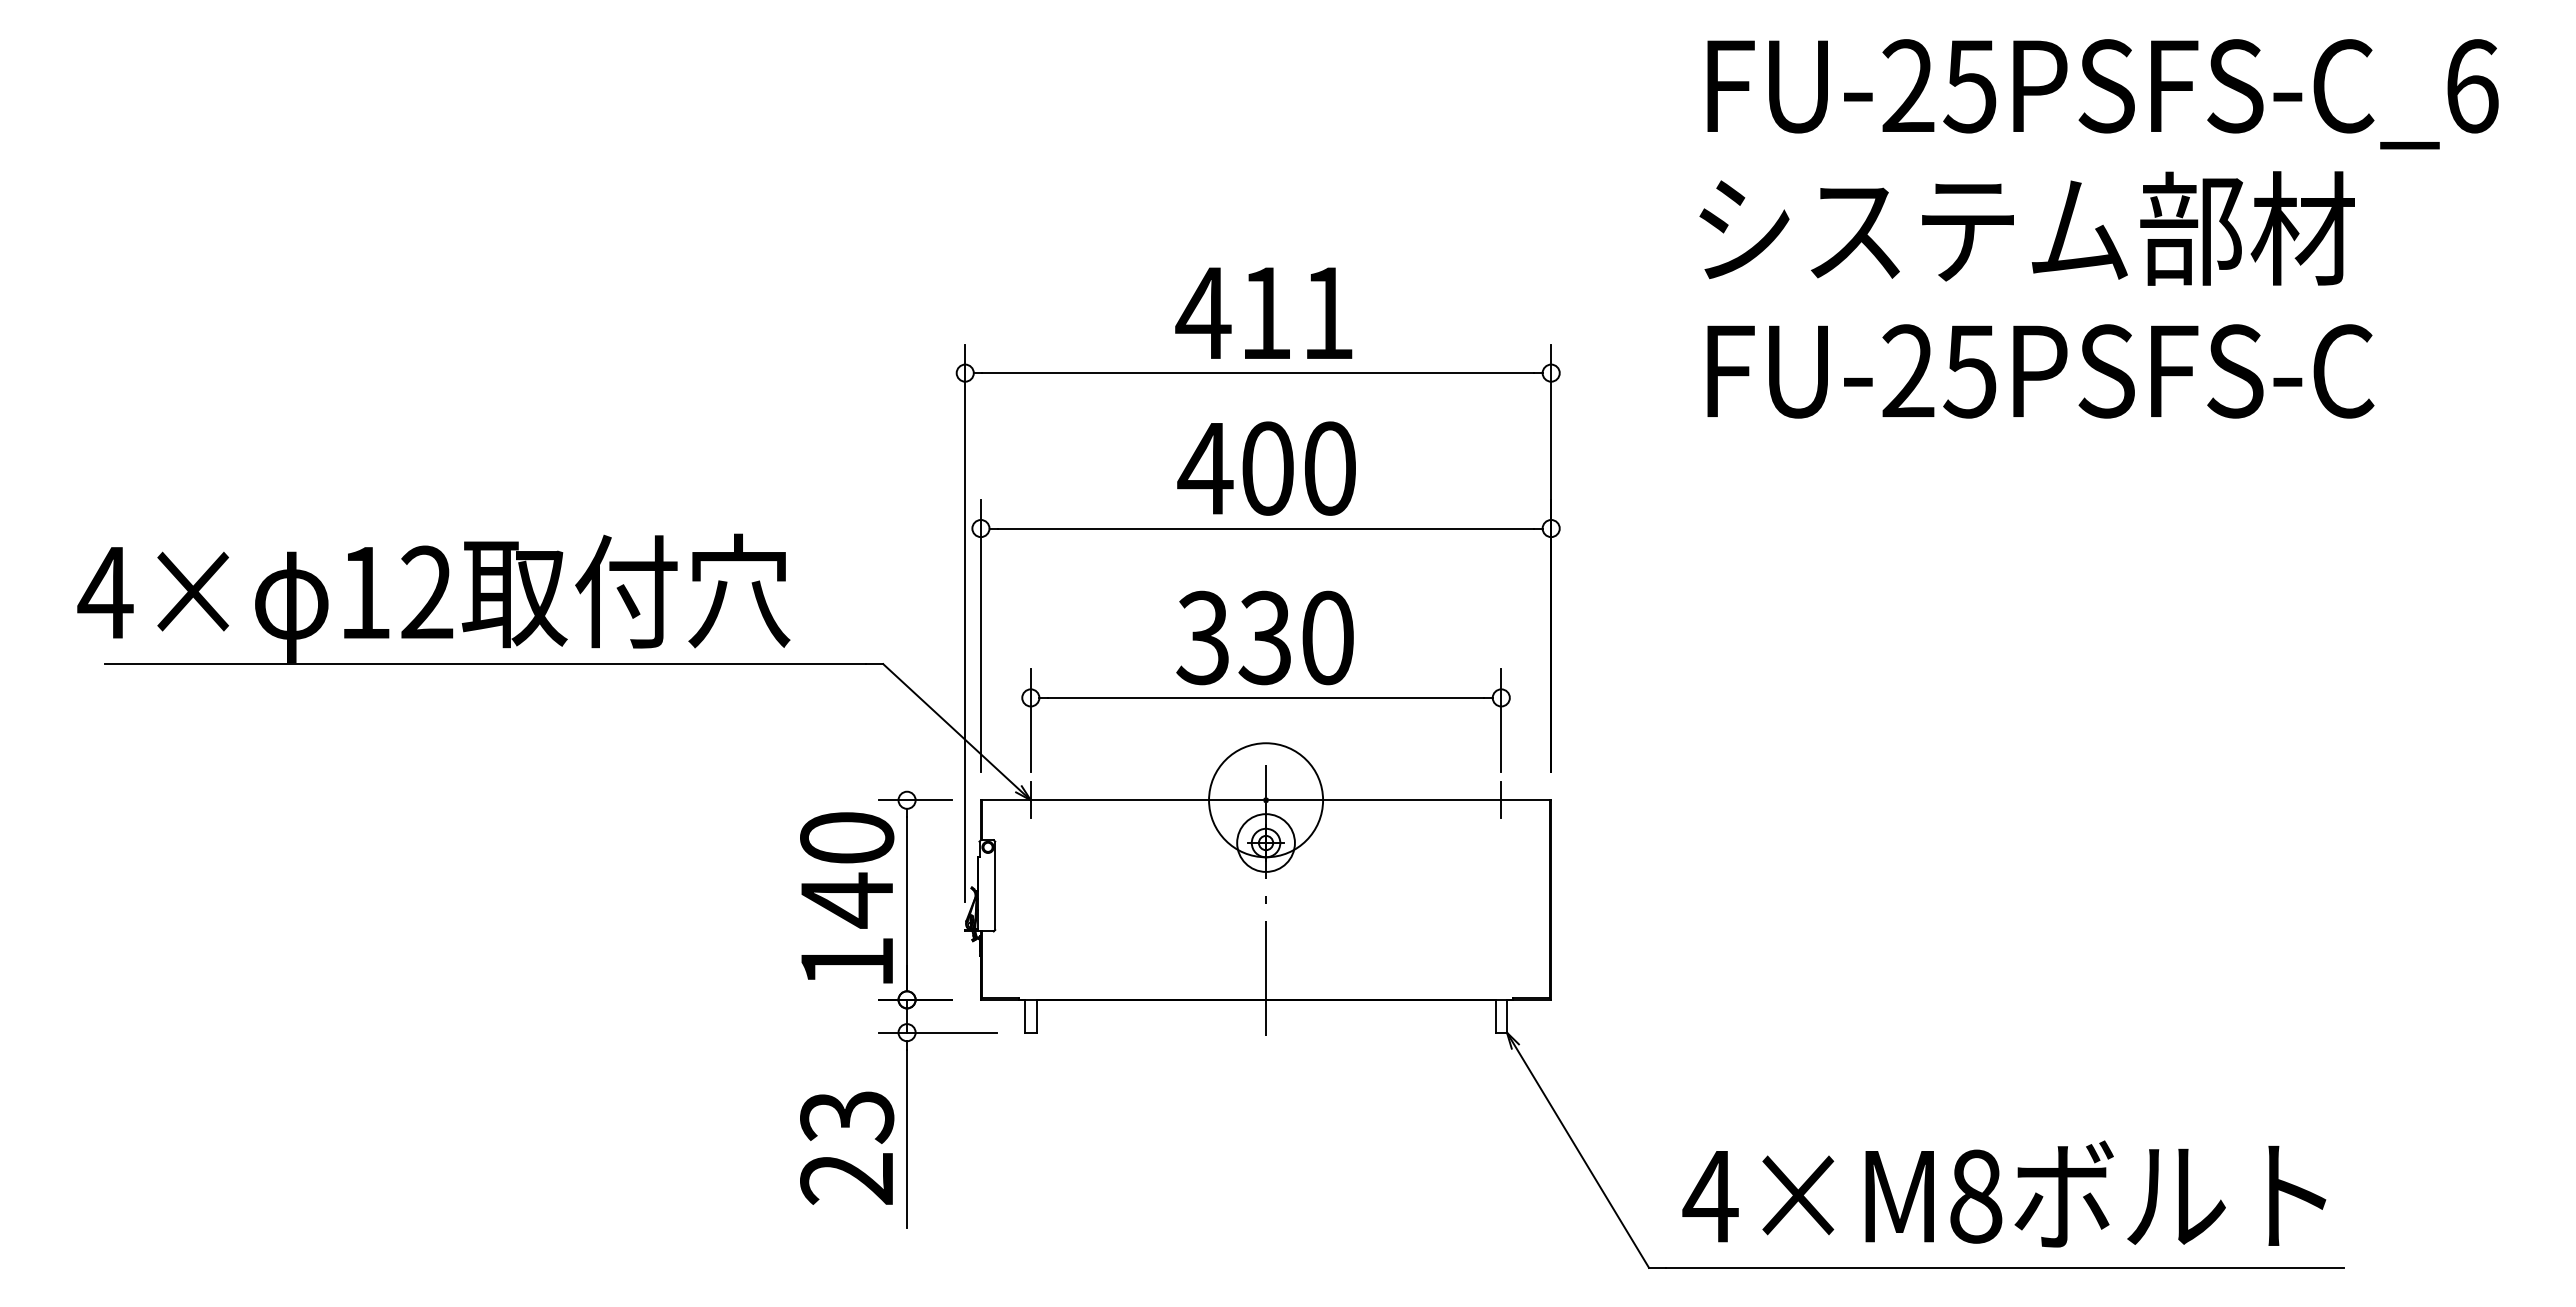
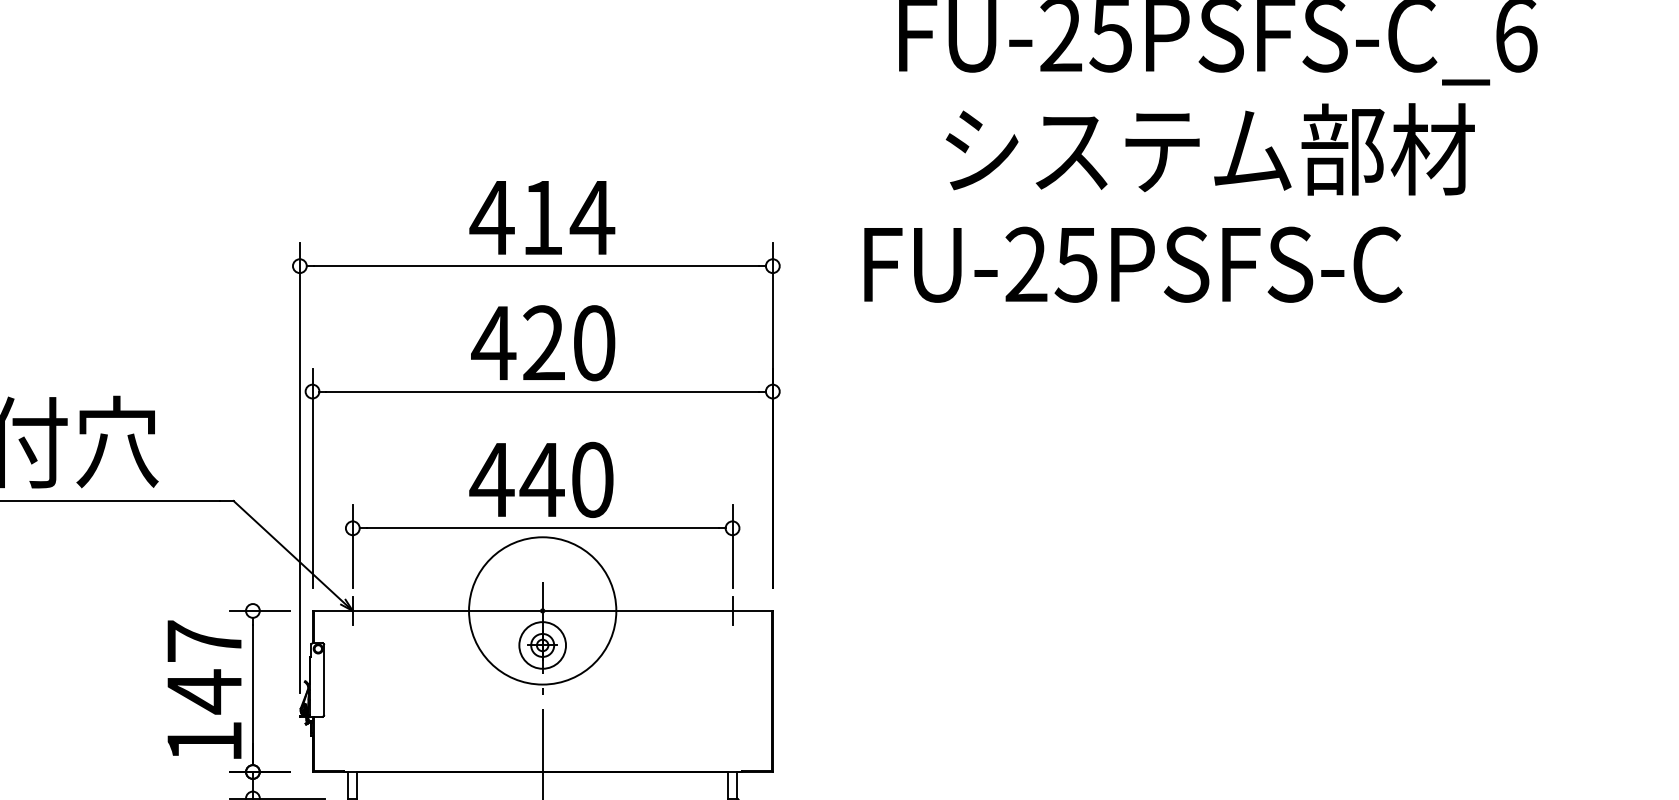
text: (2026, 228) -> (1209, 149), moved
text: (1327, 312) -> (592, 217), 411 -> 414
text: (2040, 371) -> (1133, 264), moved
text: (1267, 468) -> (543, 343), 400 -> 420
text: (1234, 637) -> (517, 479), 330 -> 440
circle: (1266, 800) -> (543, 611), size x1.6
text: (847, 837) -> (204, 640), 140 -> 147

